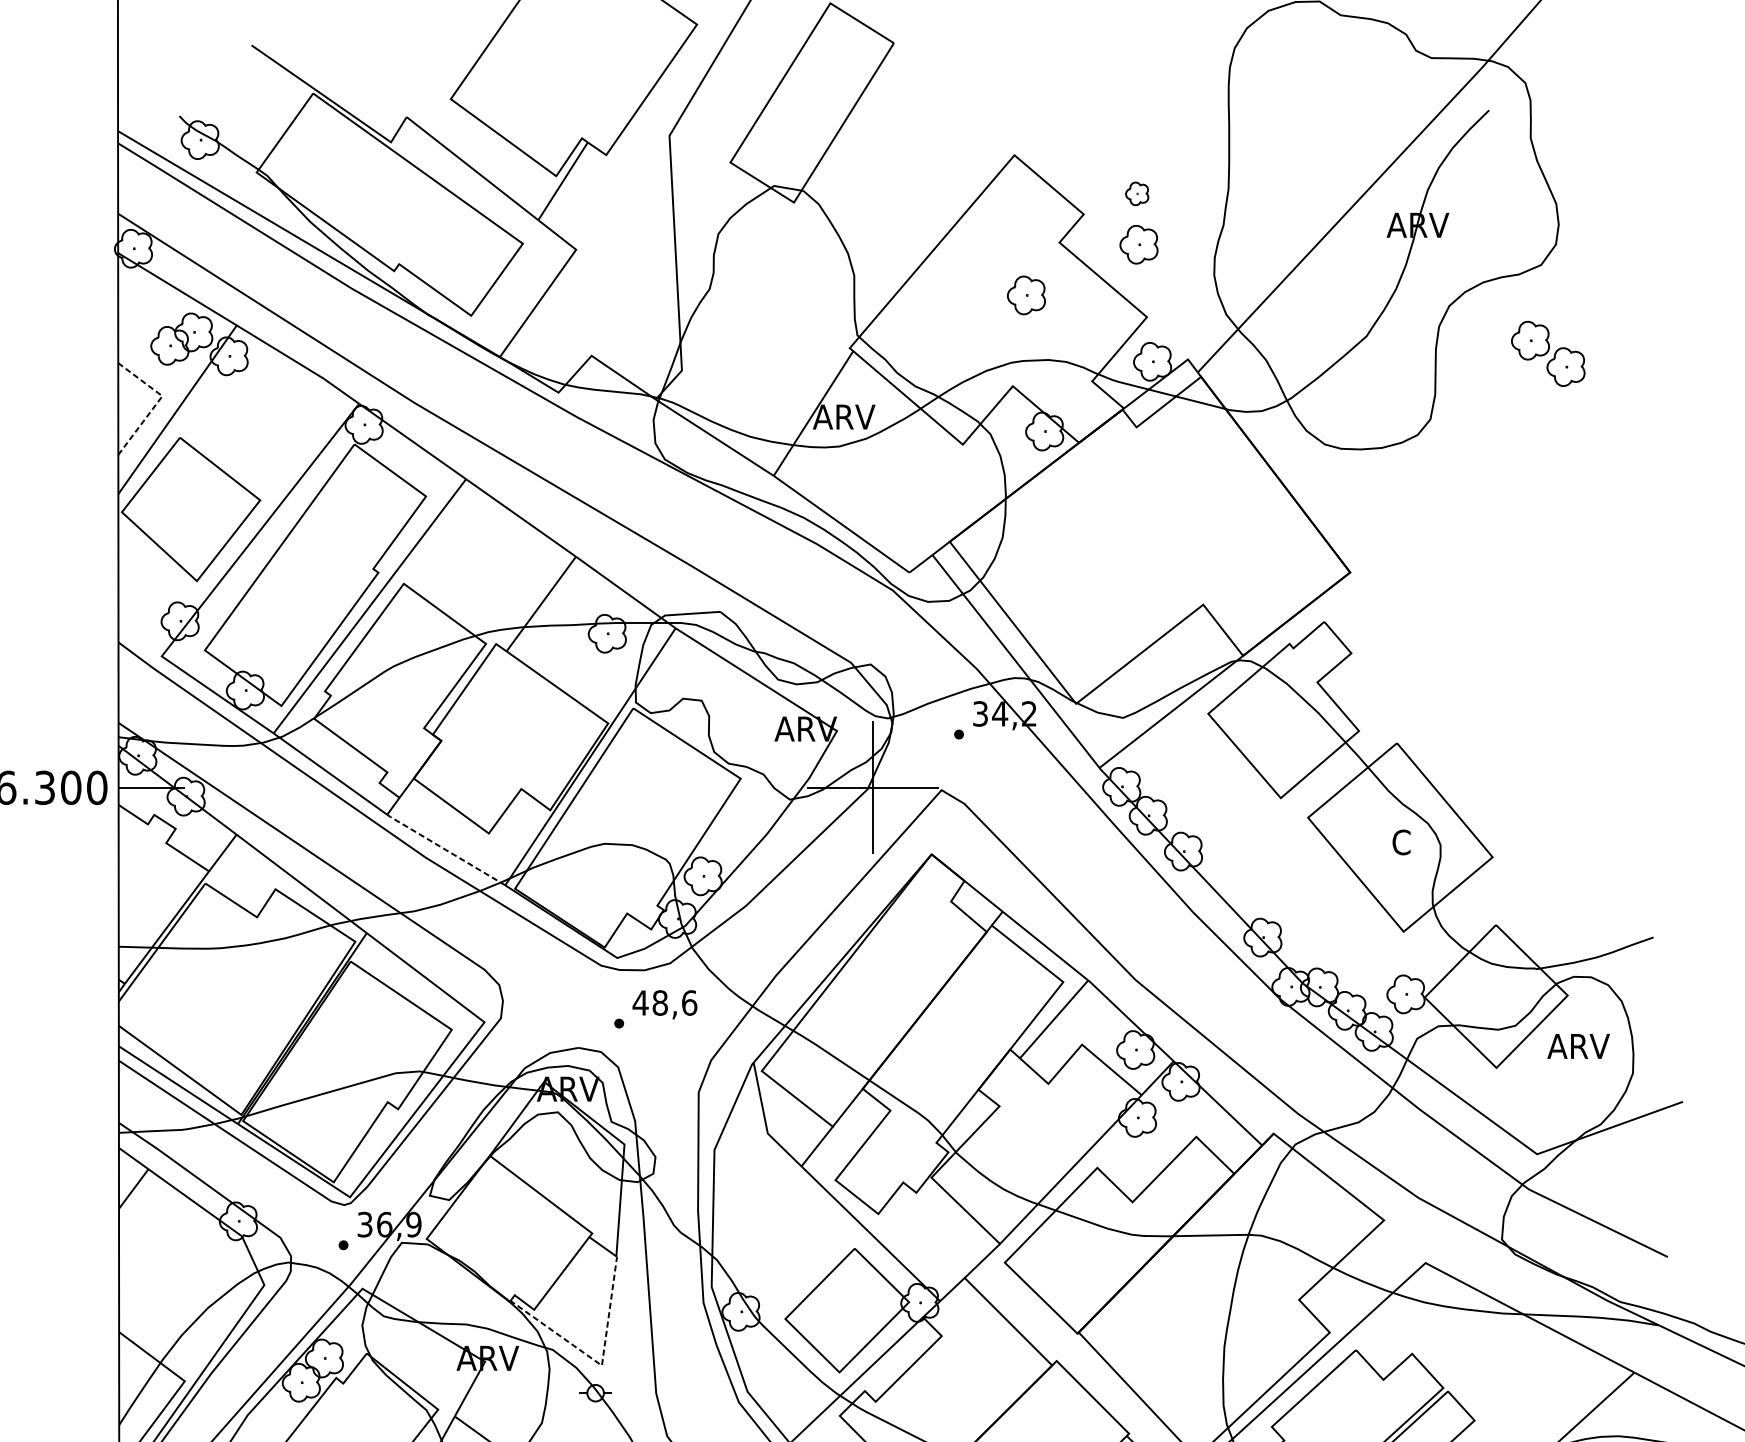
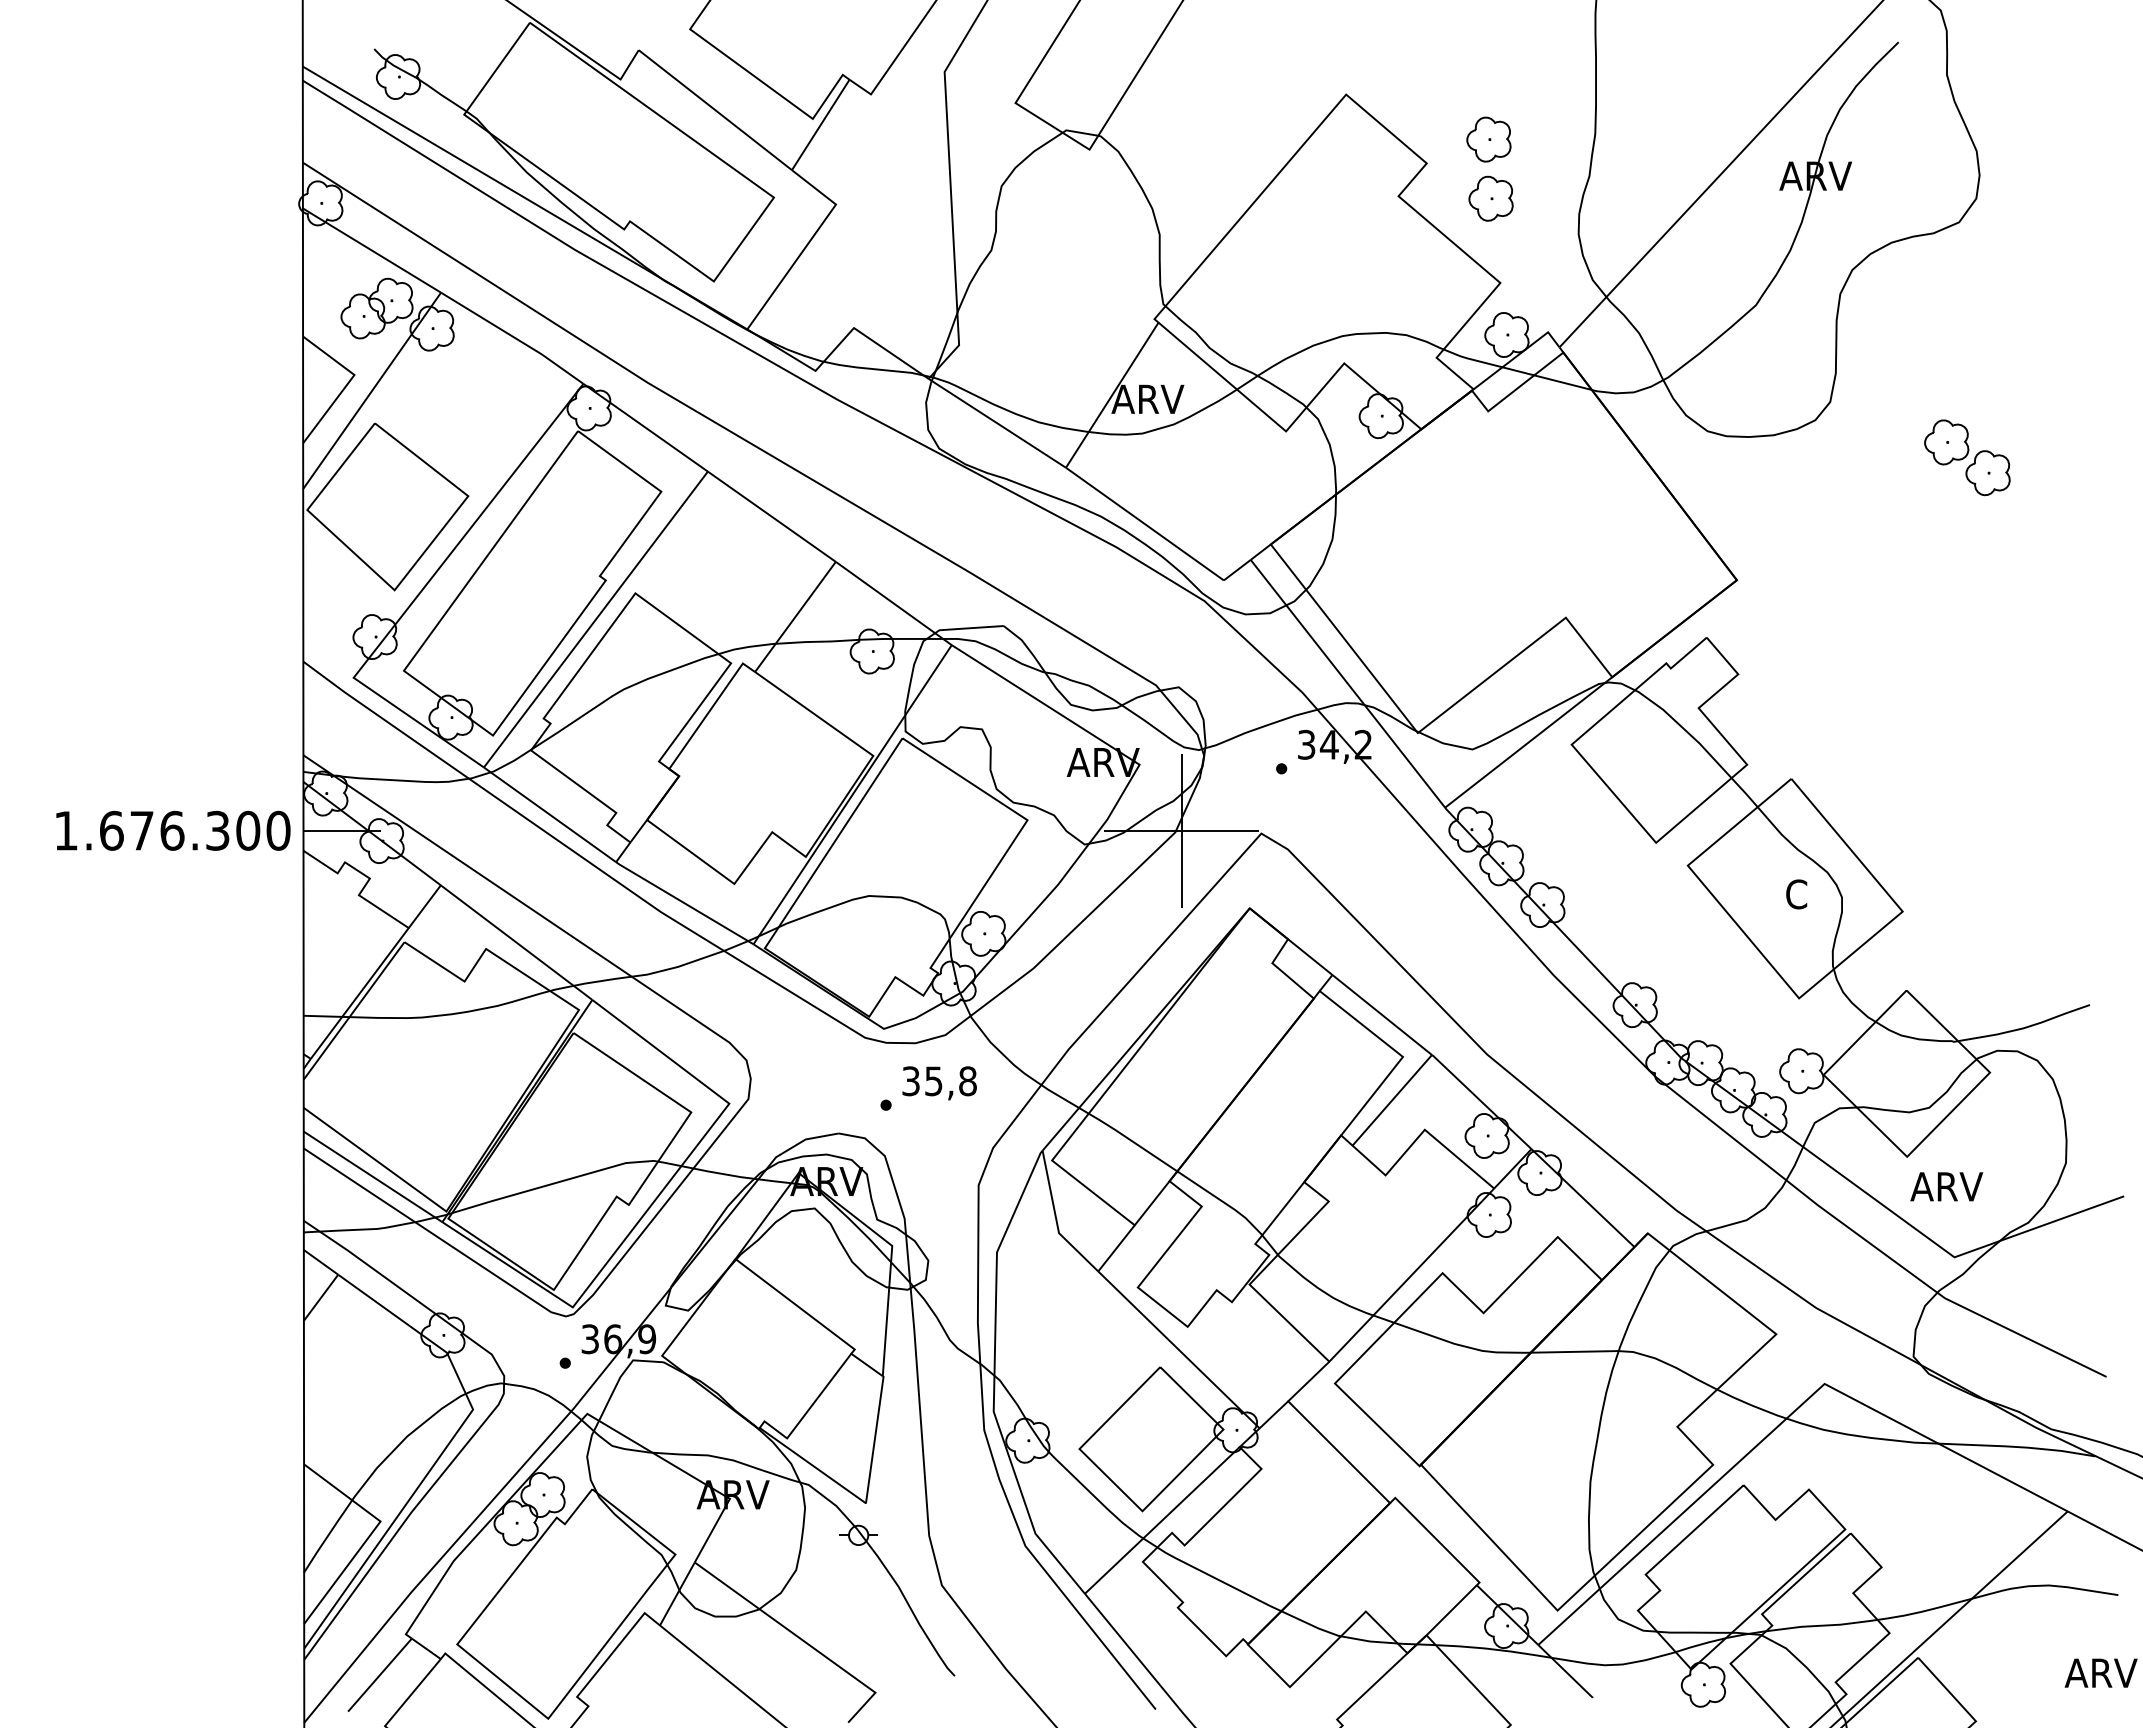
part: (1136, 193) -> (1488, 139), size x1.67
part: (1025, 295) -> (1359, 257), removed
part: (1548, 353) -> (1967, 457), moved
line: (157, 402) -> (348, 382), dashed -> solid
line: (445, 849) -> (683, 902), dashed -> solid
text: (665, 1003) -> (939, 1081), 48,6 -> 35,8
text: (1578, 1046) -> (1946, 1186), moved
line: (601, 1365) -> (865, 1503), dashed -> solid

